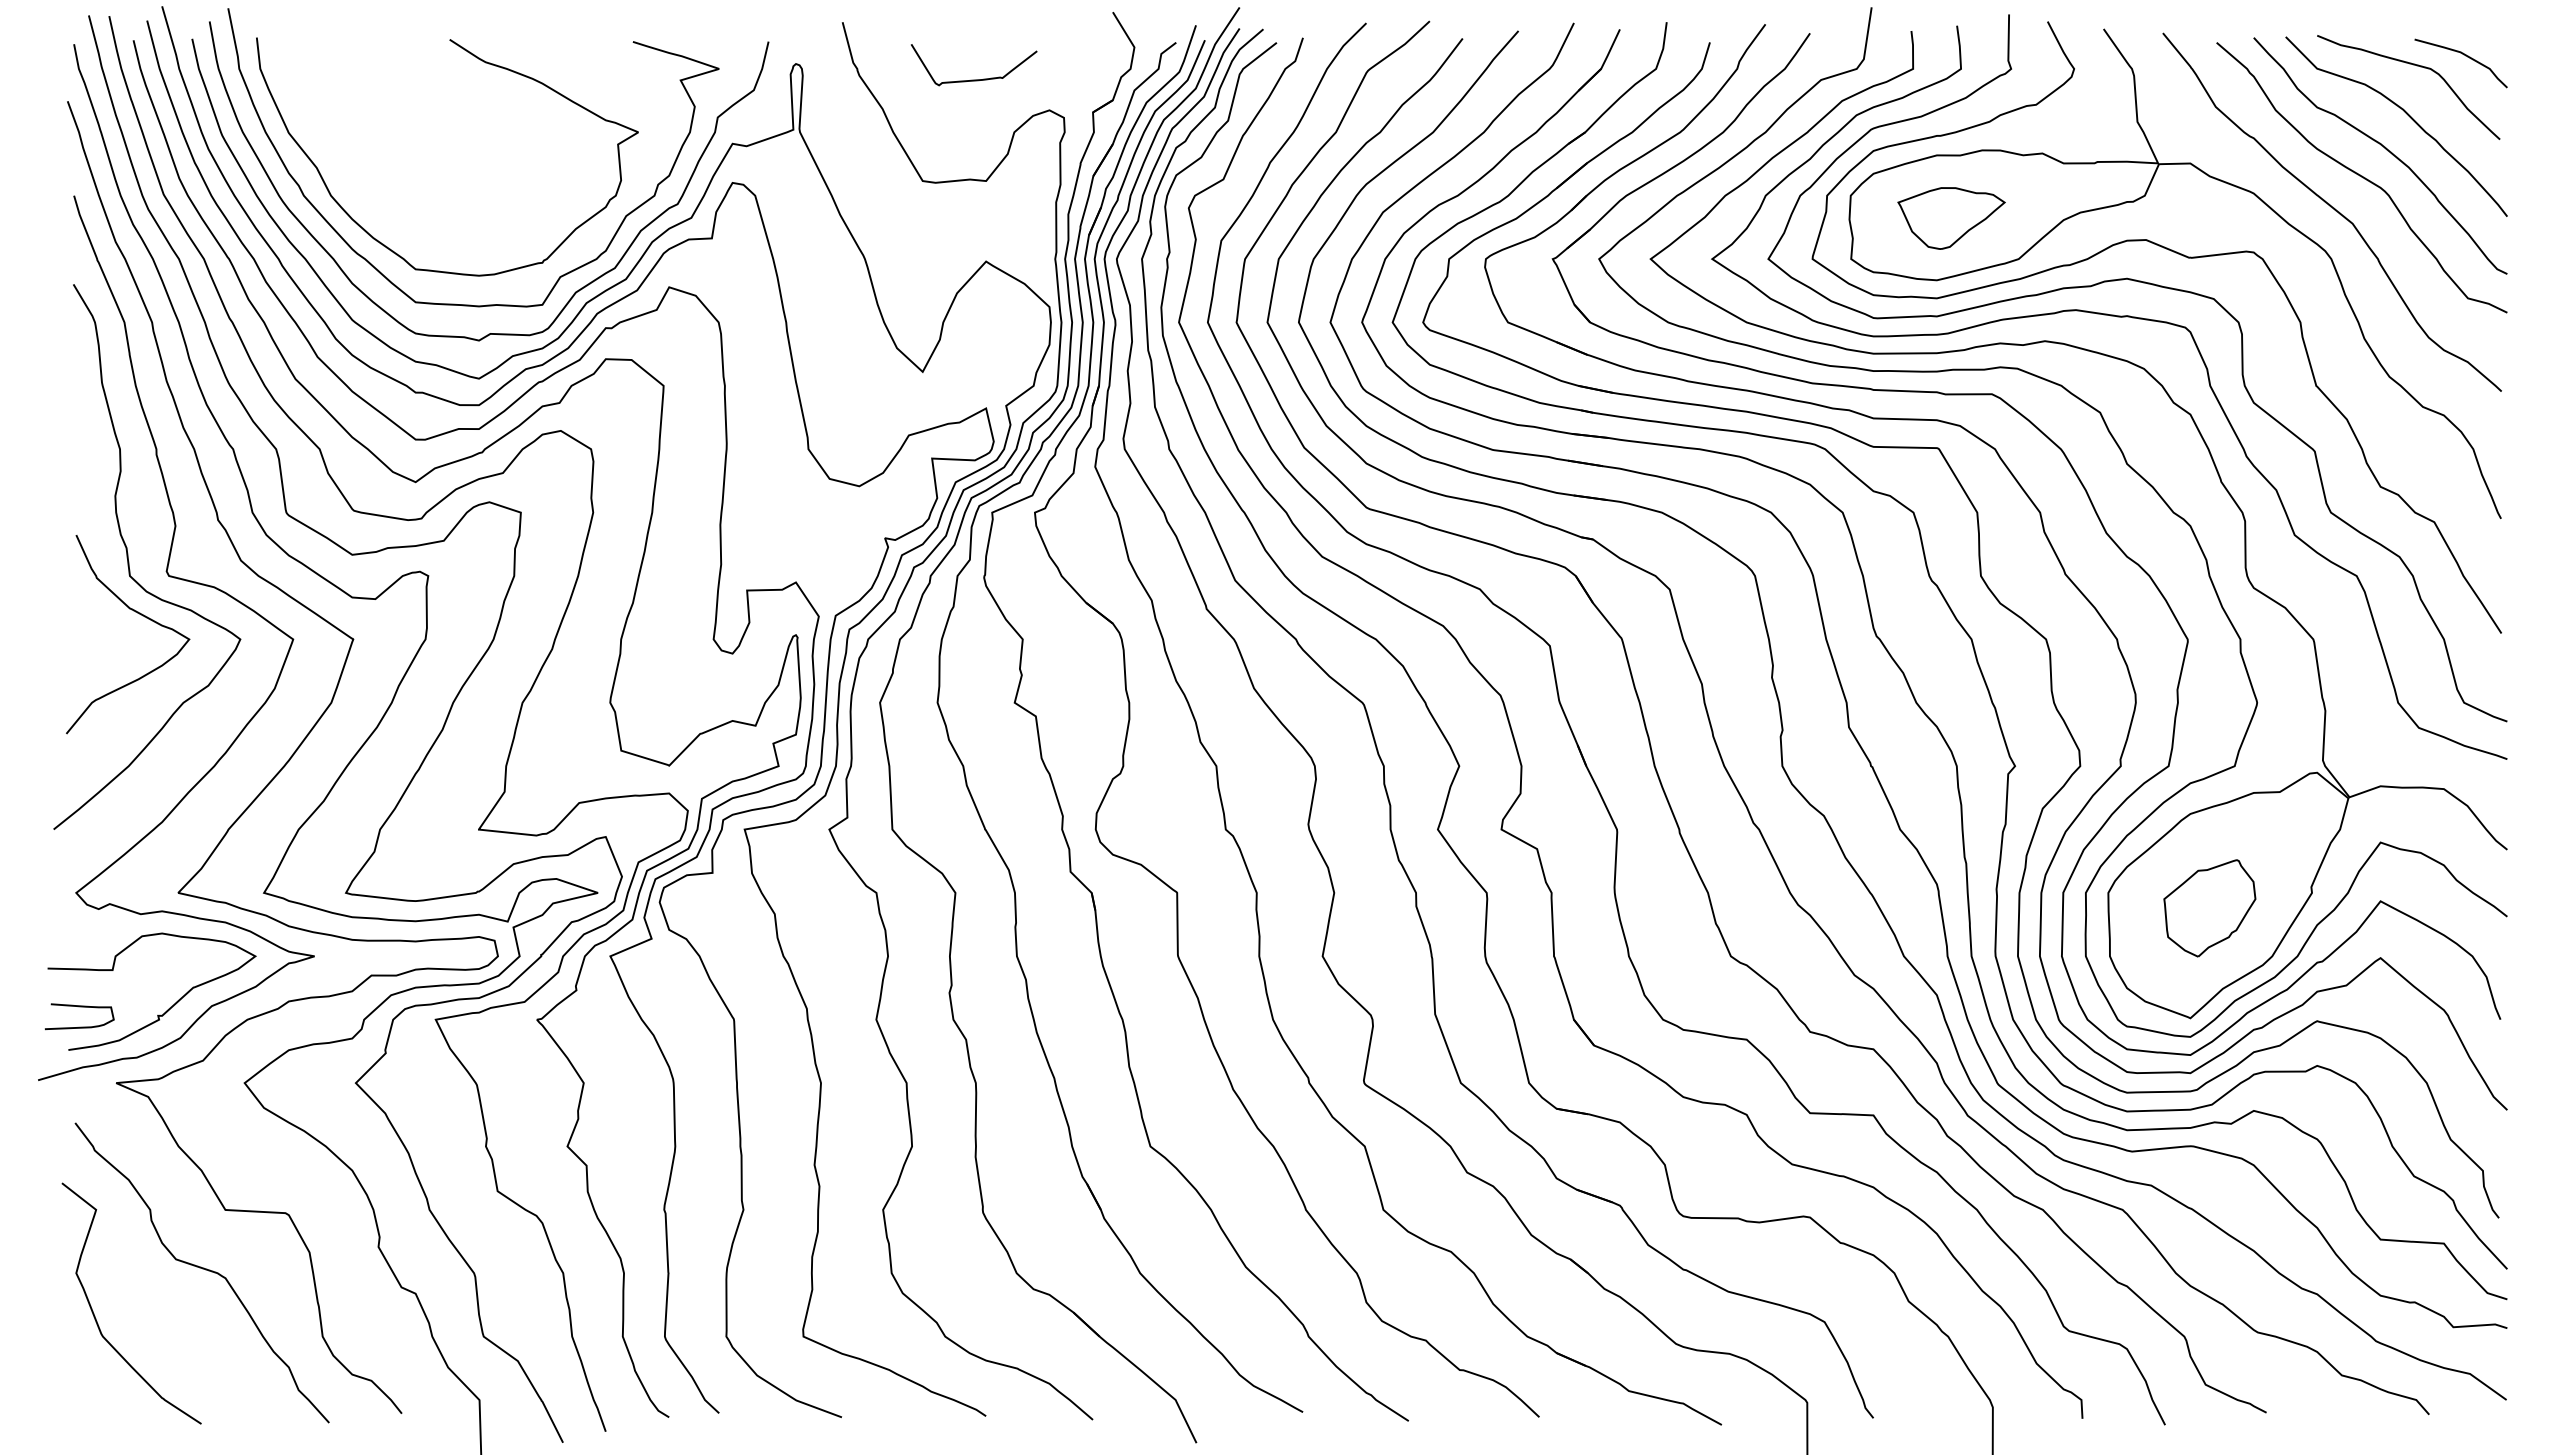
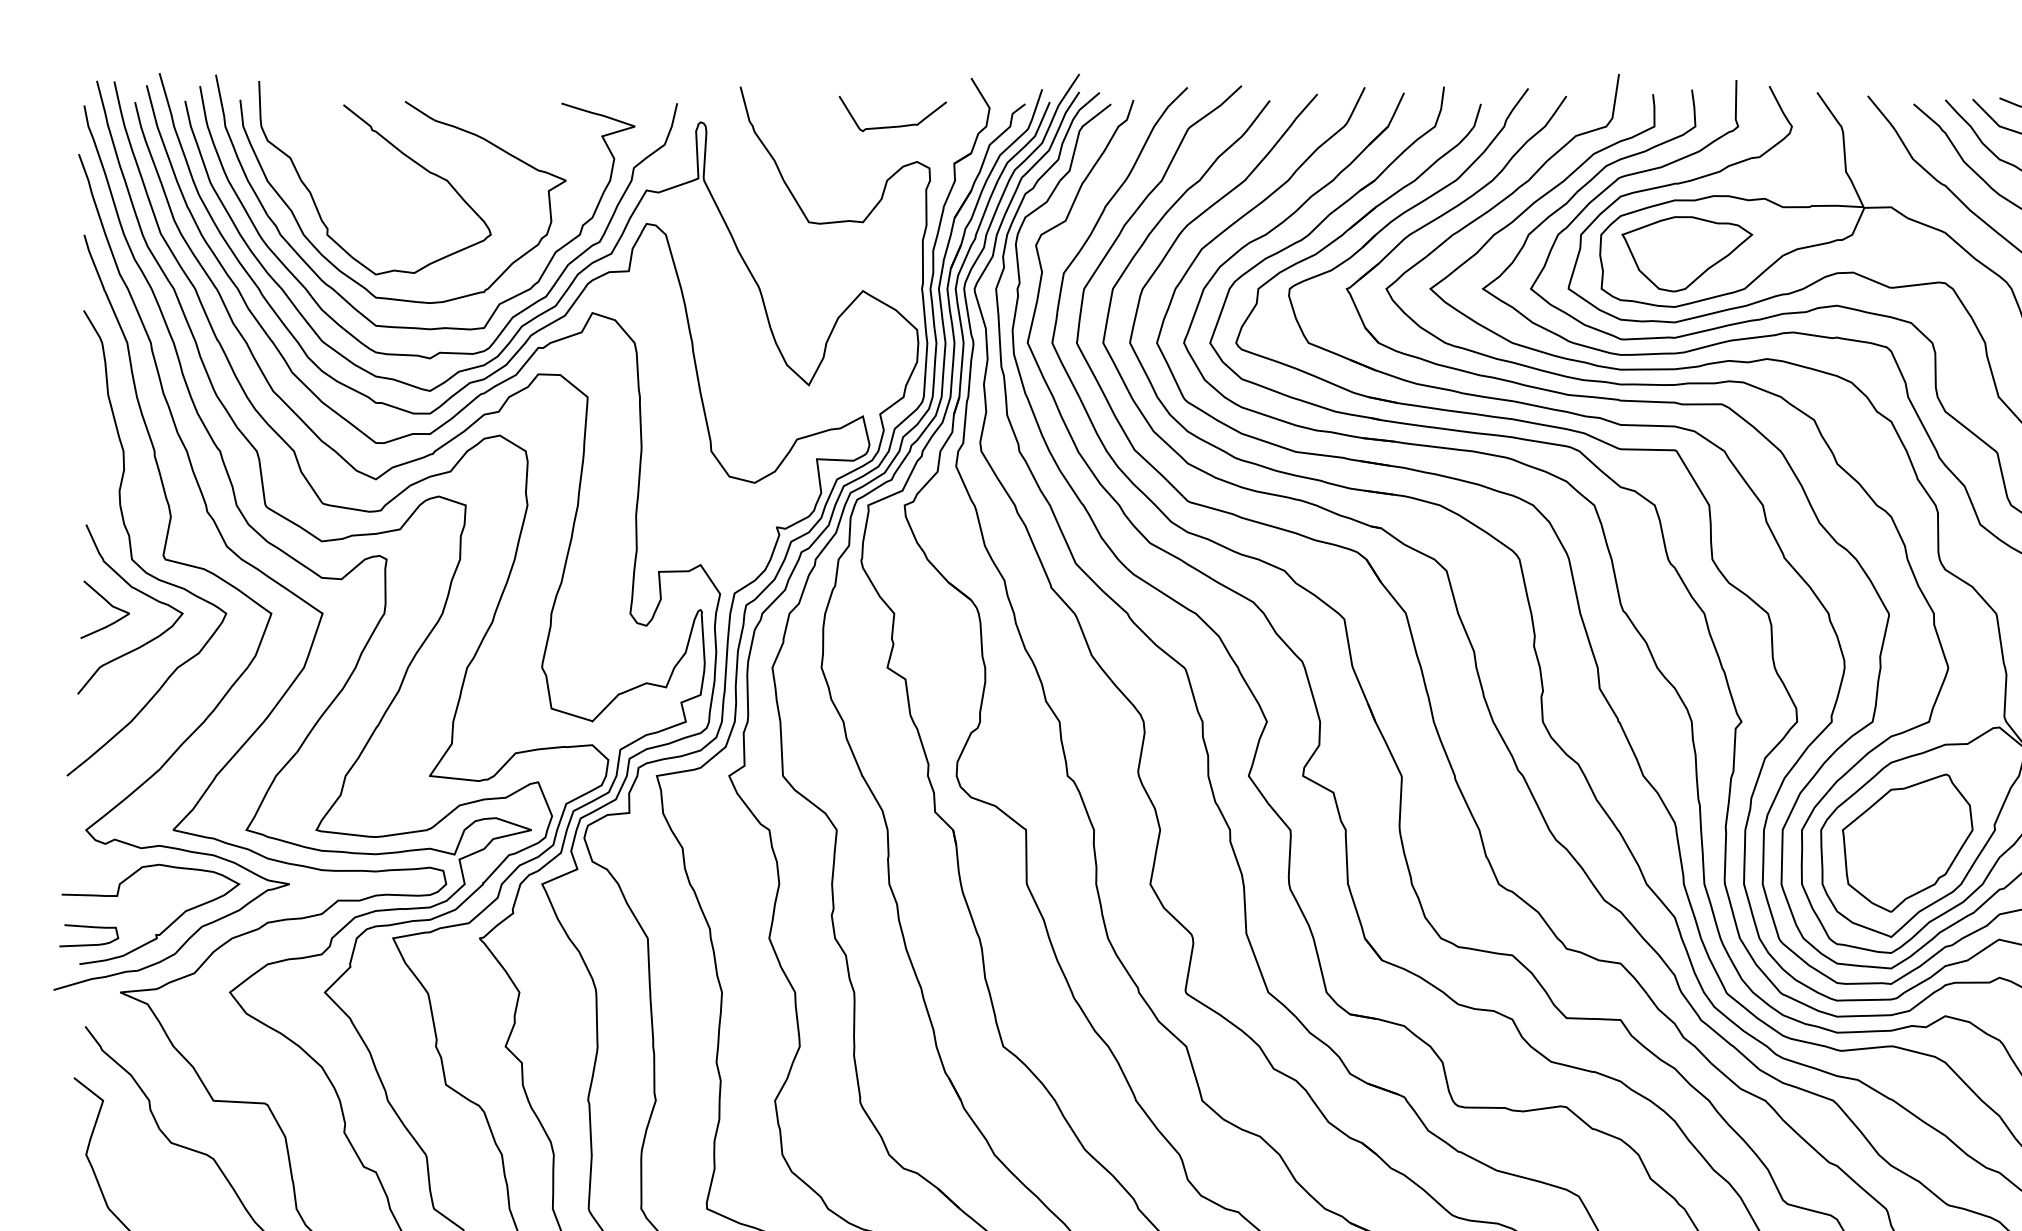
curve: (973, 79) -> (892, 126), moved
curve: (440, 96) -> (397, 150), added
part: (1951, 218) -> (1687, 254), size x1.43
curve: (103, 628) -> (109, 604), added
part: (2209, 908) -> (1907, 843), size x1.67

